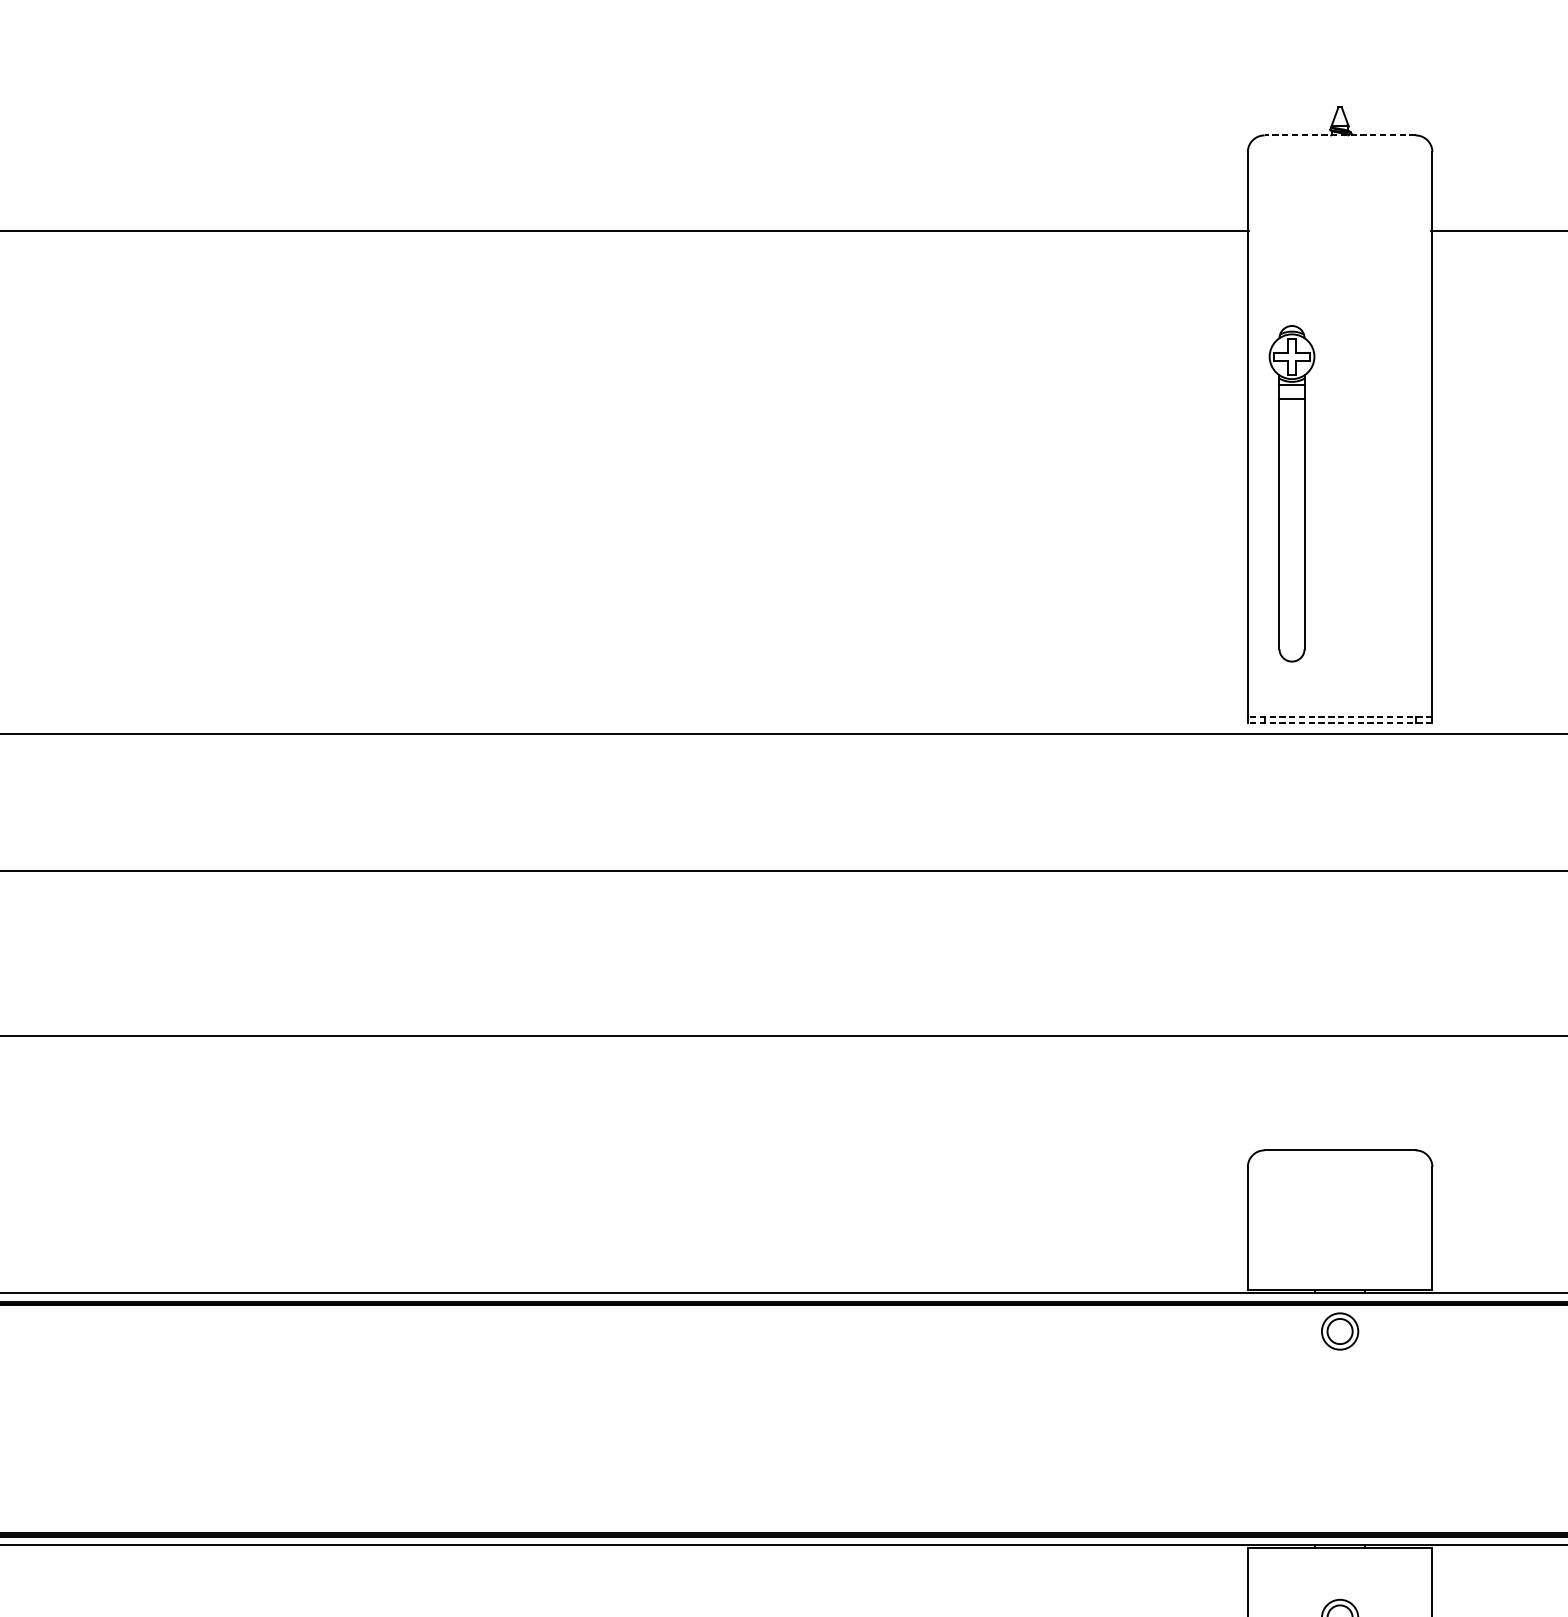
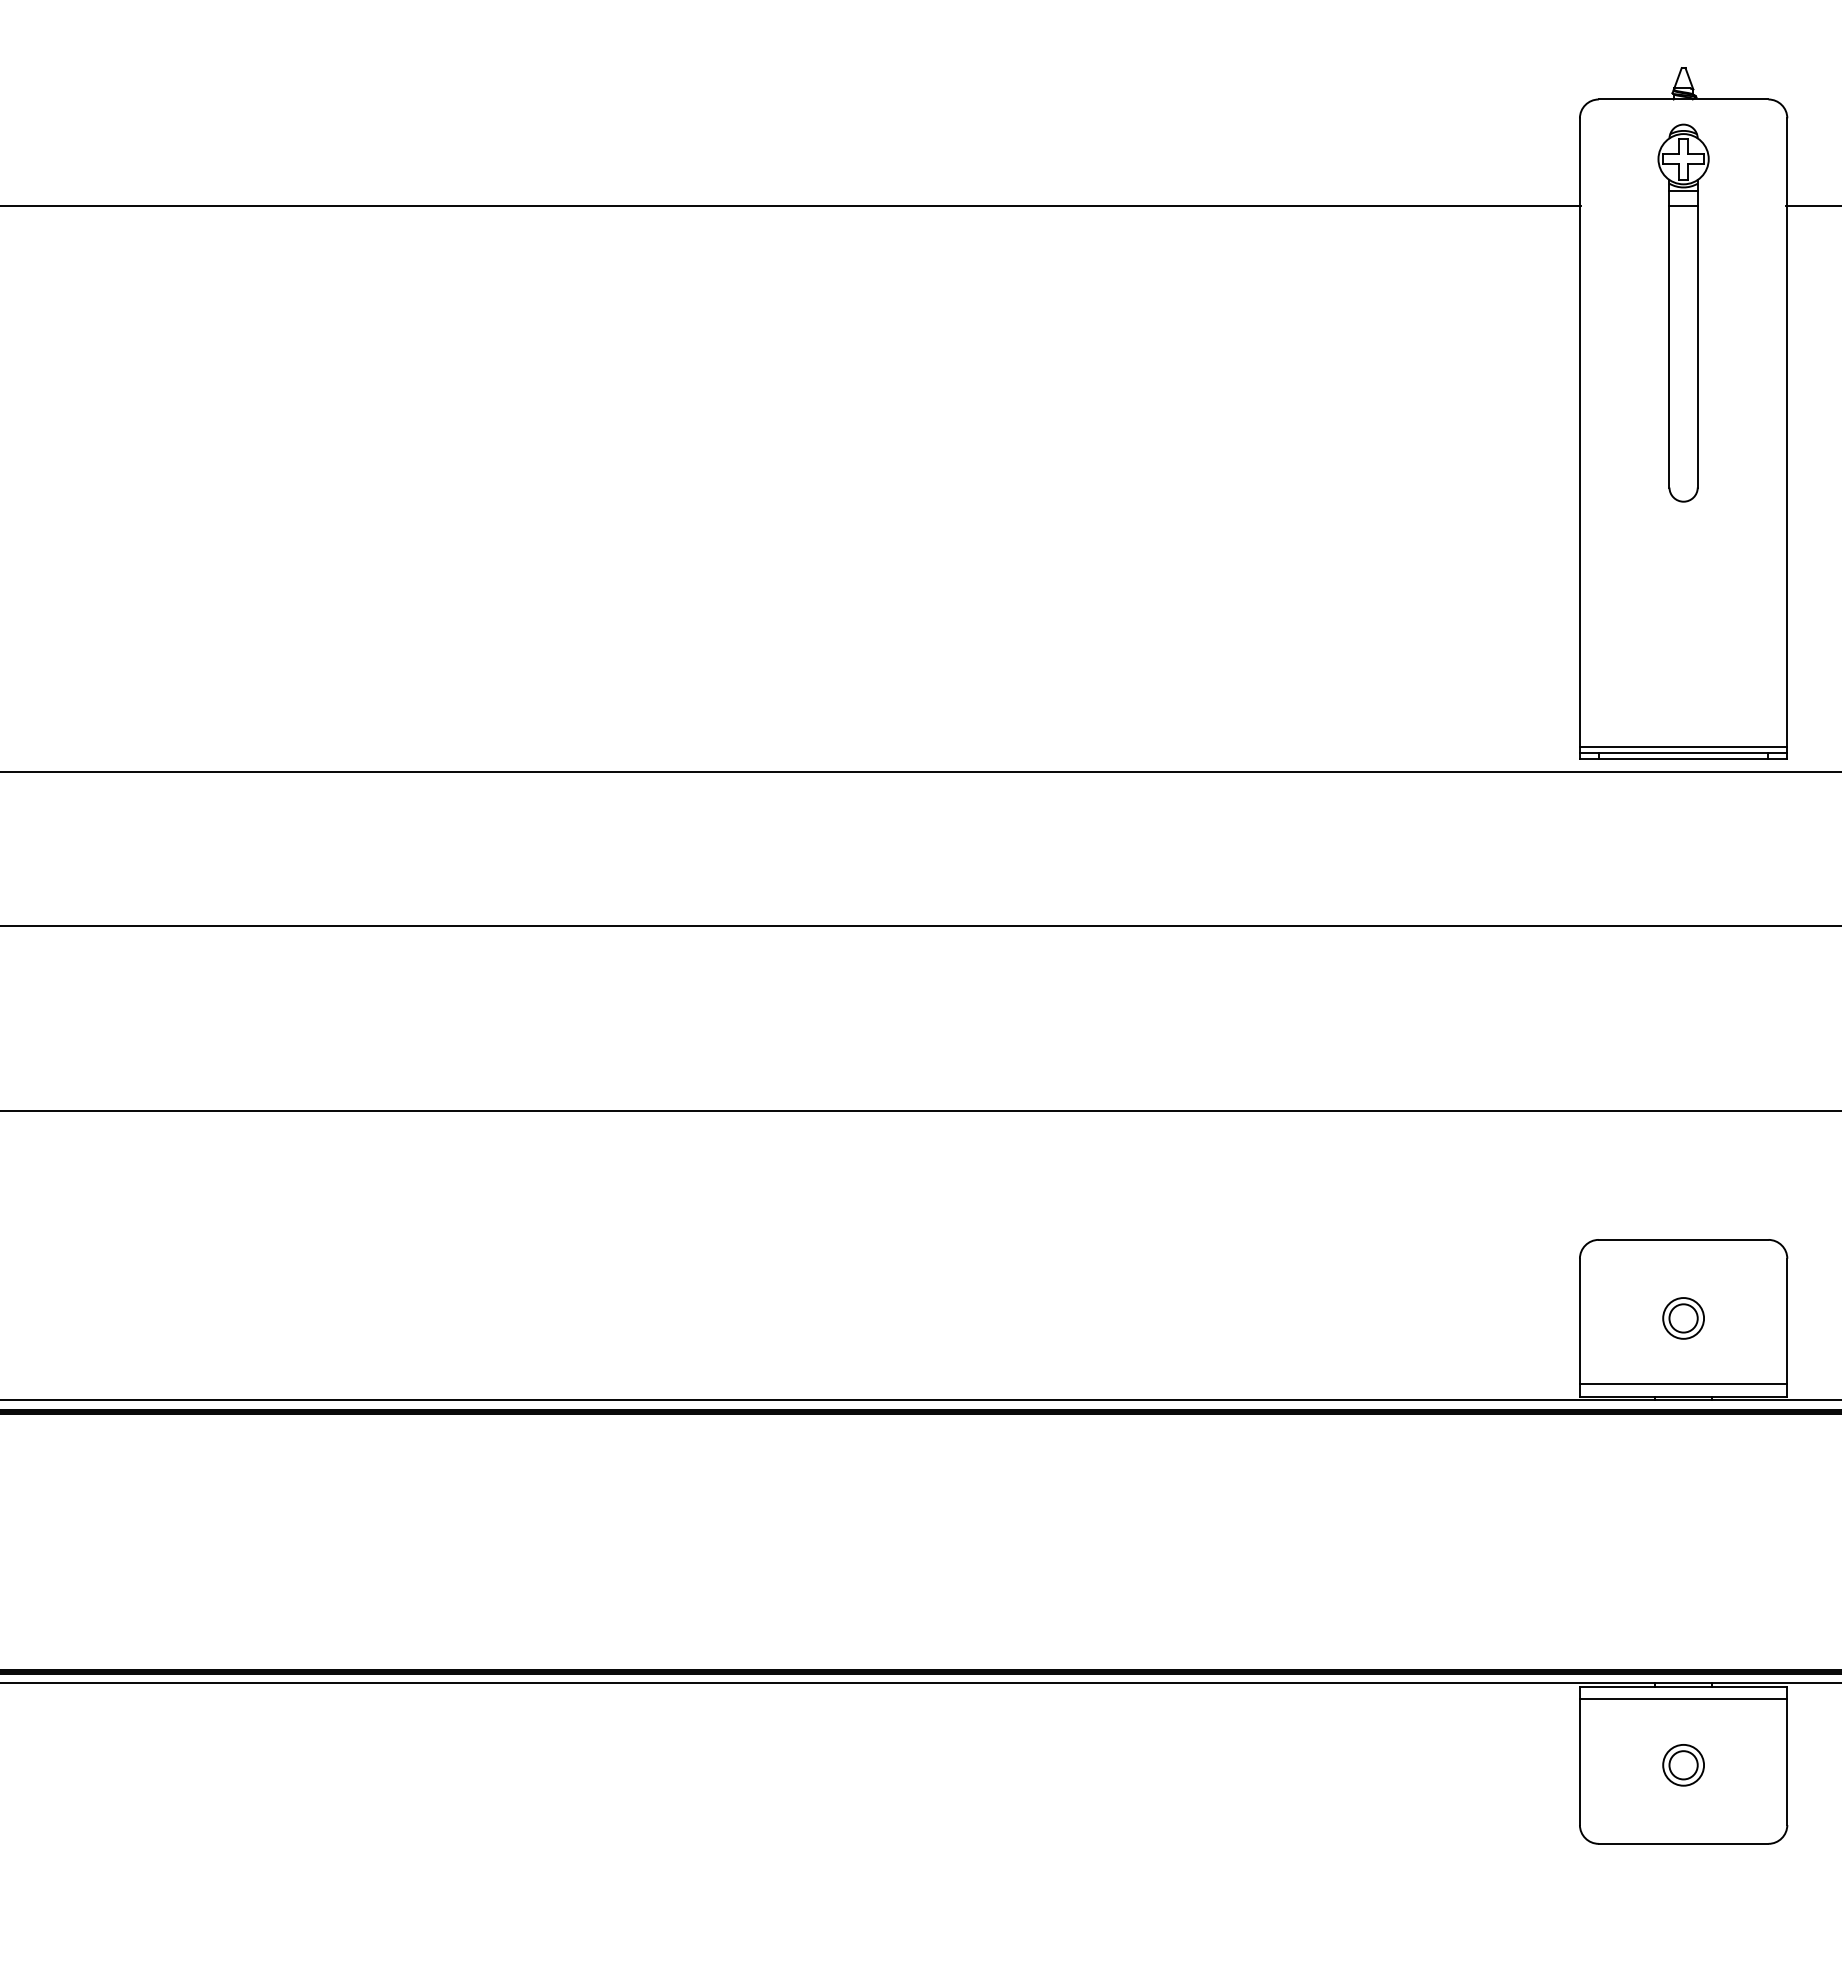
line: (1340, 135) -> (1683, 99), dashed -> solid
part: (1291, 493) -> (1683, 312), moved
line: (1340, 711) -> (1683, 746), added
line: (1340, 717) -> (1683, 753), dashed -> solid
line: (1340, 722) -> (1683, 759), dashed -> solid
line: (1340, 1279) -> (1683, 1384), added
part: (1340, 1331) -> (1683, 1318), moved
line: (1340, 1559) -> (1683, 1699), added

